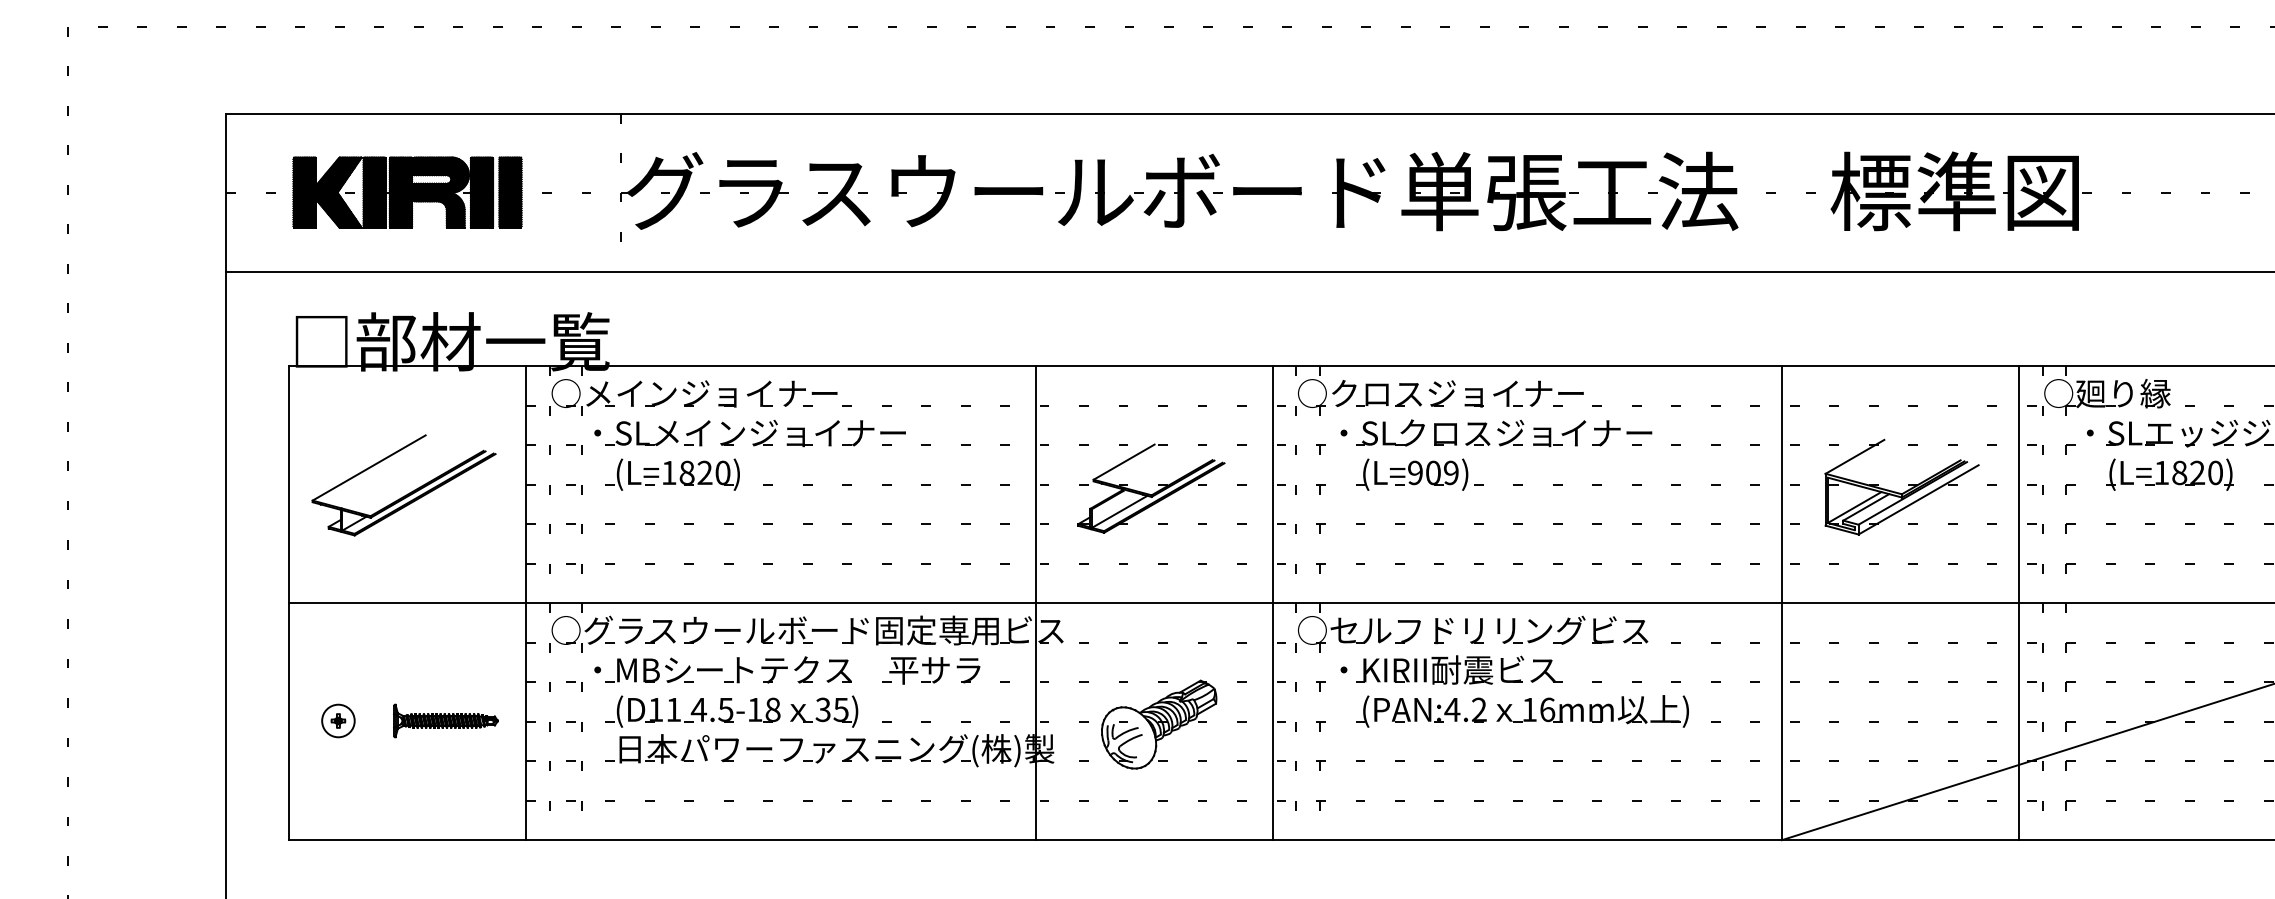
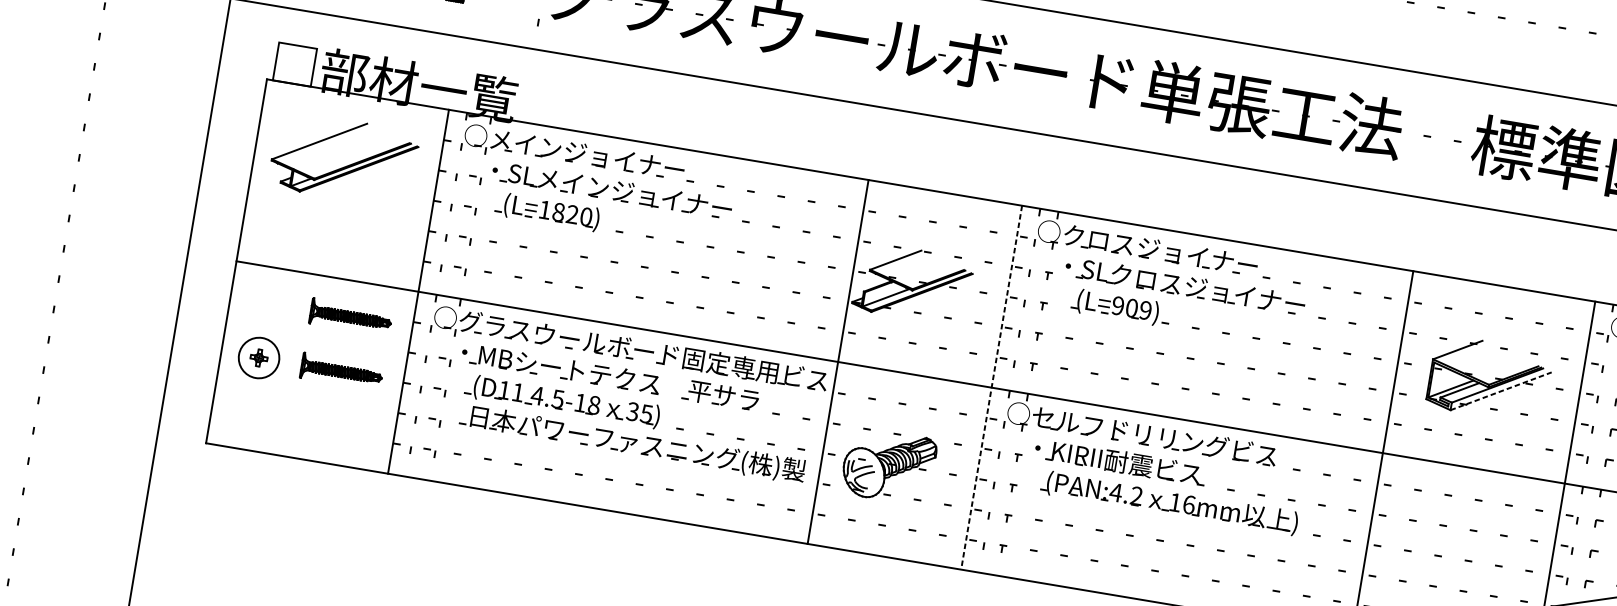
part: (407, 493) -> (345, 166), moved
line: (1919, 499) -> (1501, 391), solid -> dashed
line: (1035, 603) -> (837, 362), moved
line: (1272, 603) -> (991, 387), solid -> dashed
part: (445, 649) -> (350, 316), added
part: (338, 720) -> (259, 357), size x1.6

